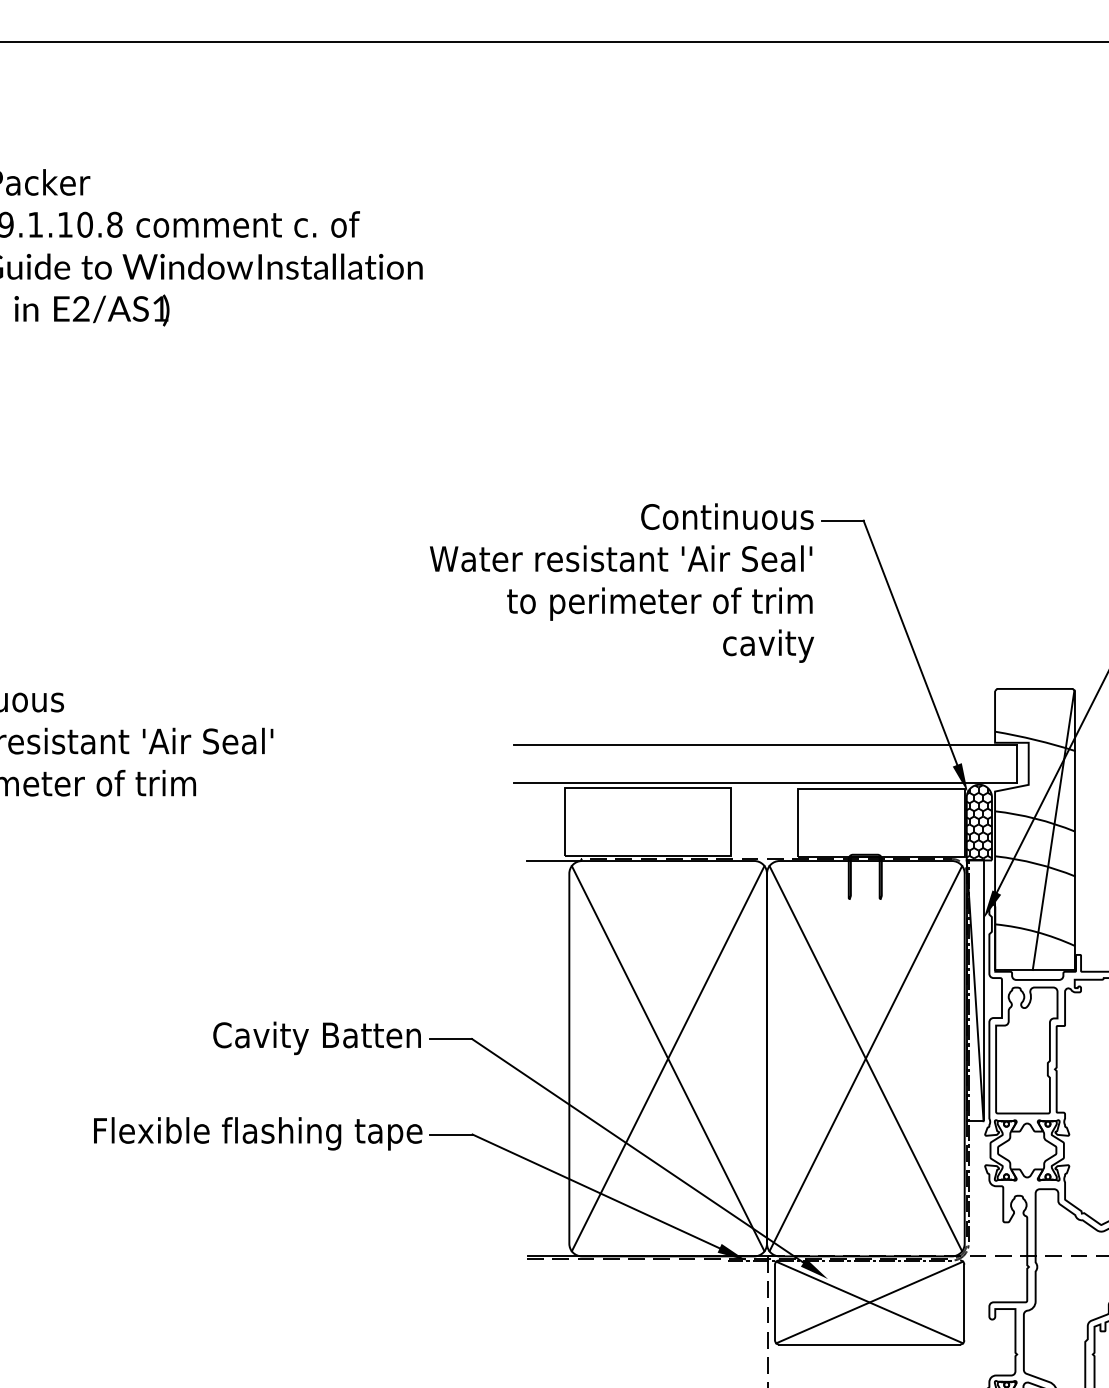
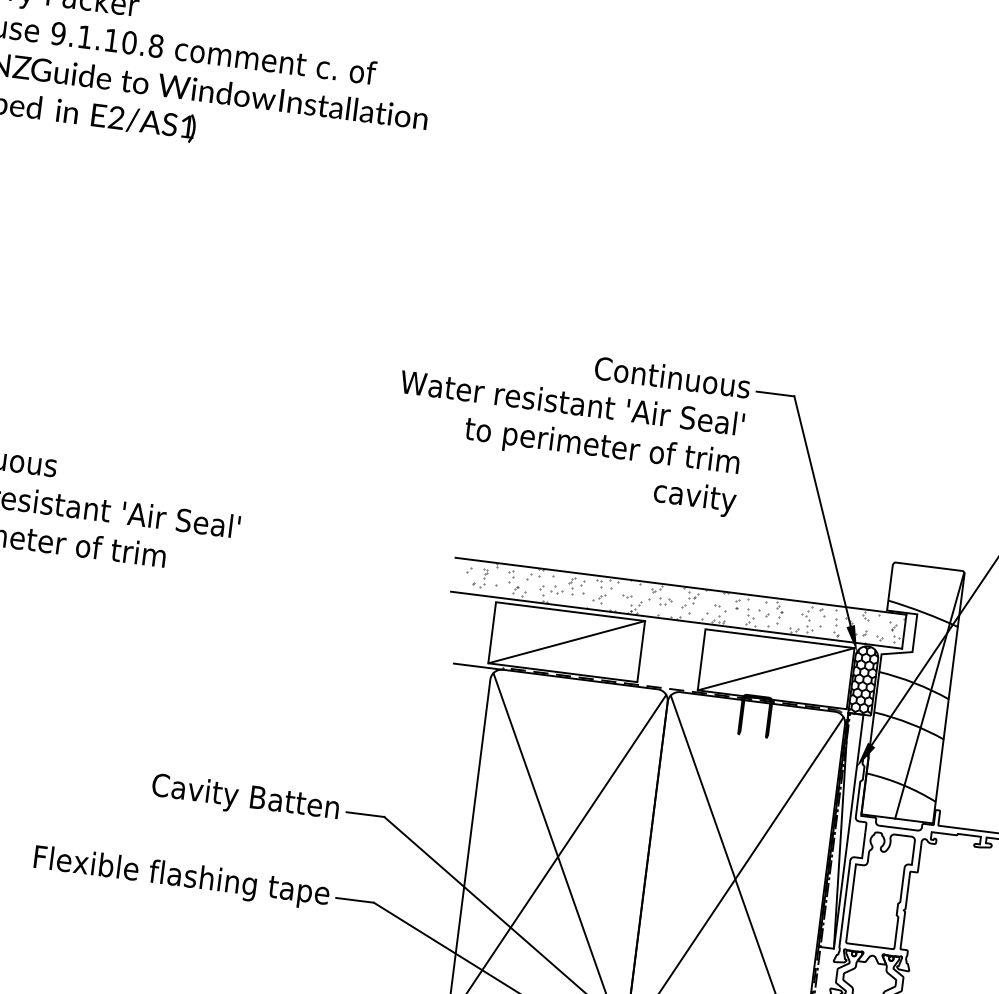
hatch: (772, 763) -> (685, 603), added
line: (647, 821) -> (566, 641), added
line: (881, 822) -> (776, 669), added

